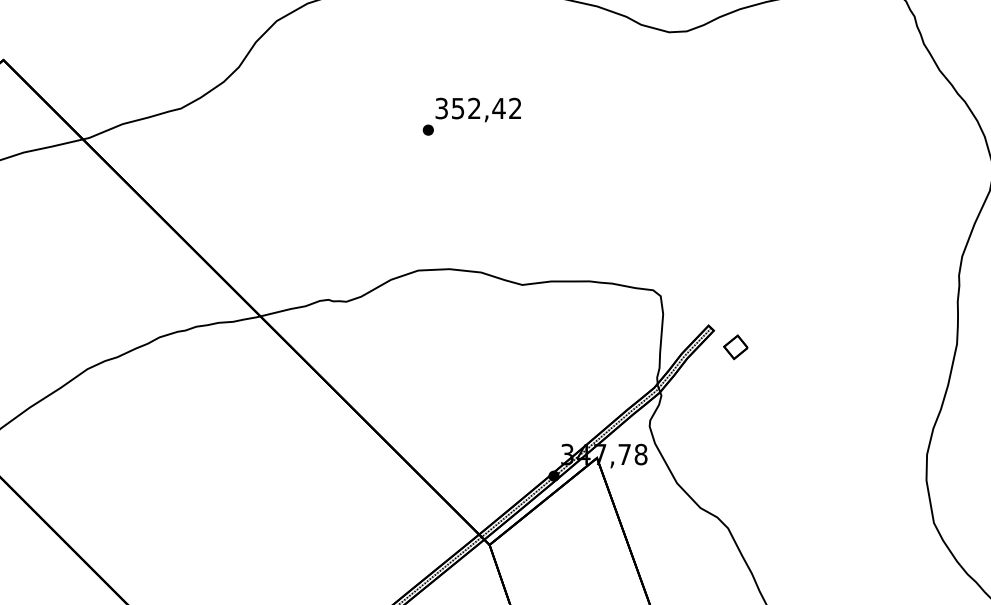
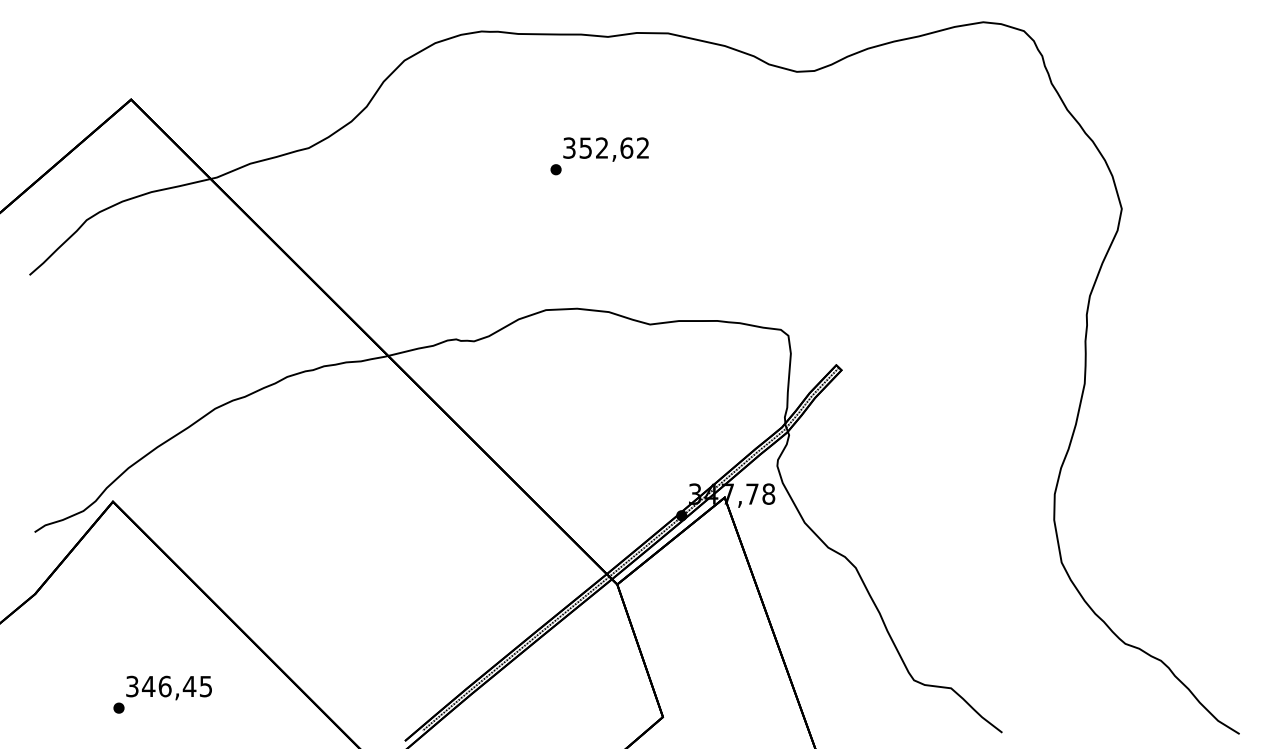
text: (498, 107) -> (626, 147), 352,42 -> 352,62
part: (734, 346) -> (862, 386), removed

